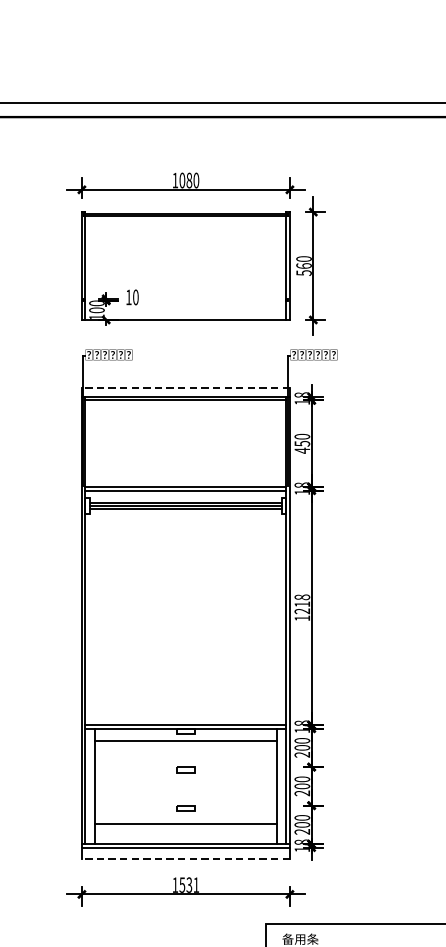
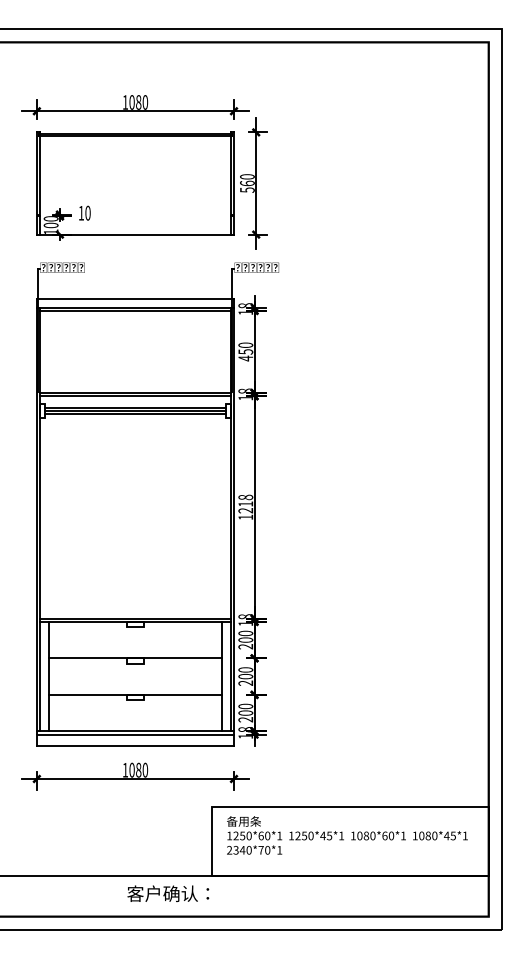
line: (185, 387) -> (135, 298), dashed -> solid
line: (185, 740) -> (135, 658), moved
line: (185, 823) -> (135, 694), moved
line: (185, 859) -> (135, 745), dashed -> solid
text: (189, 884) -> (138, 769), 1531 -> 1080

